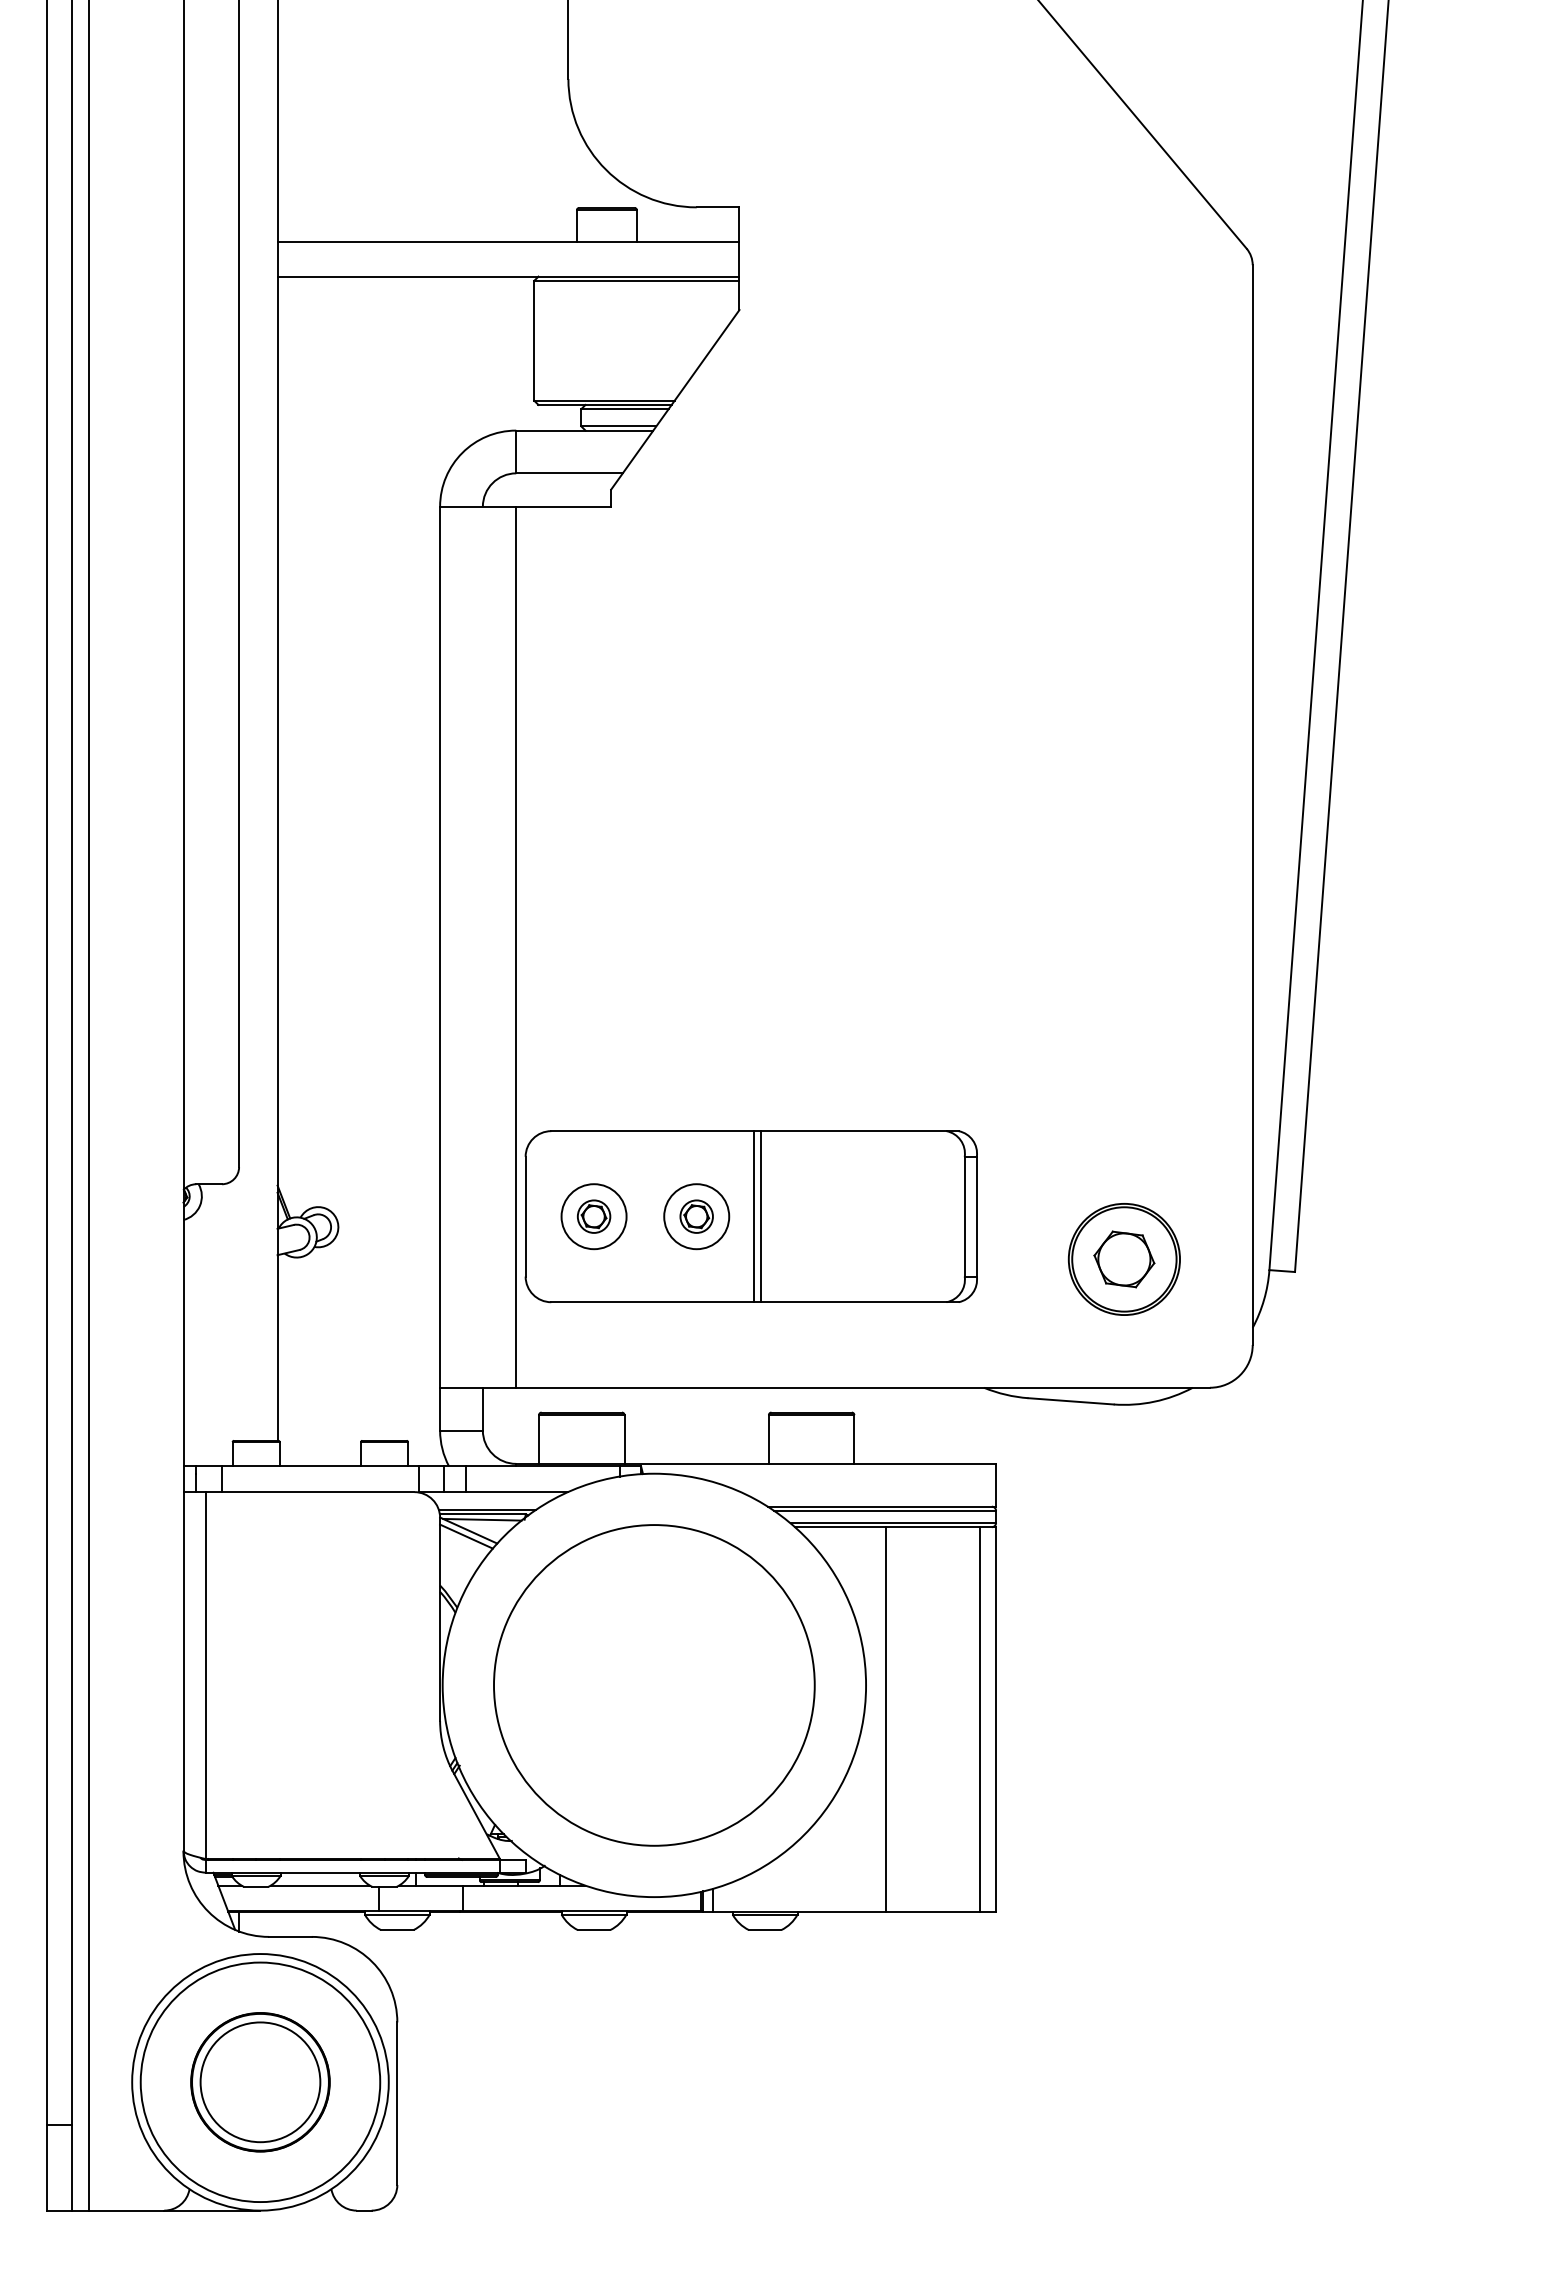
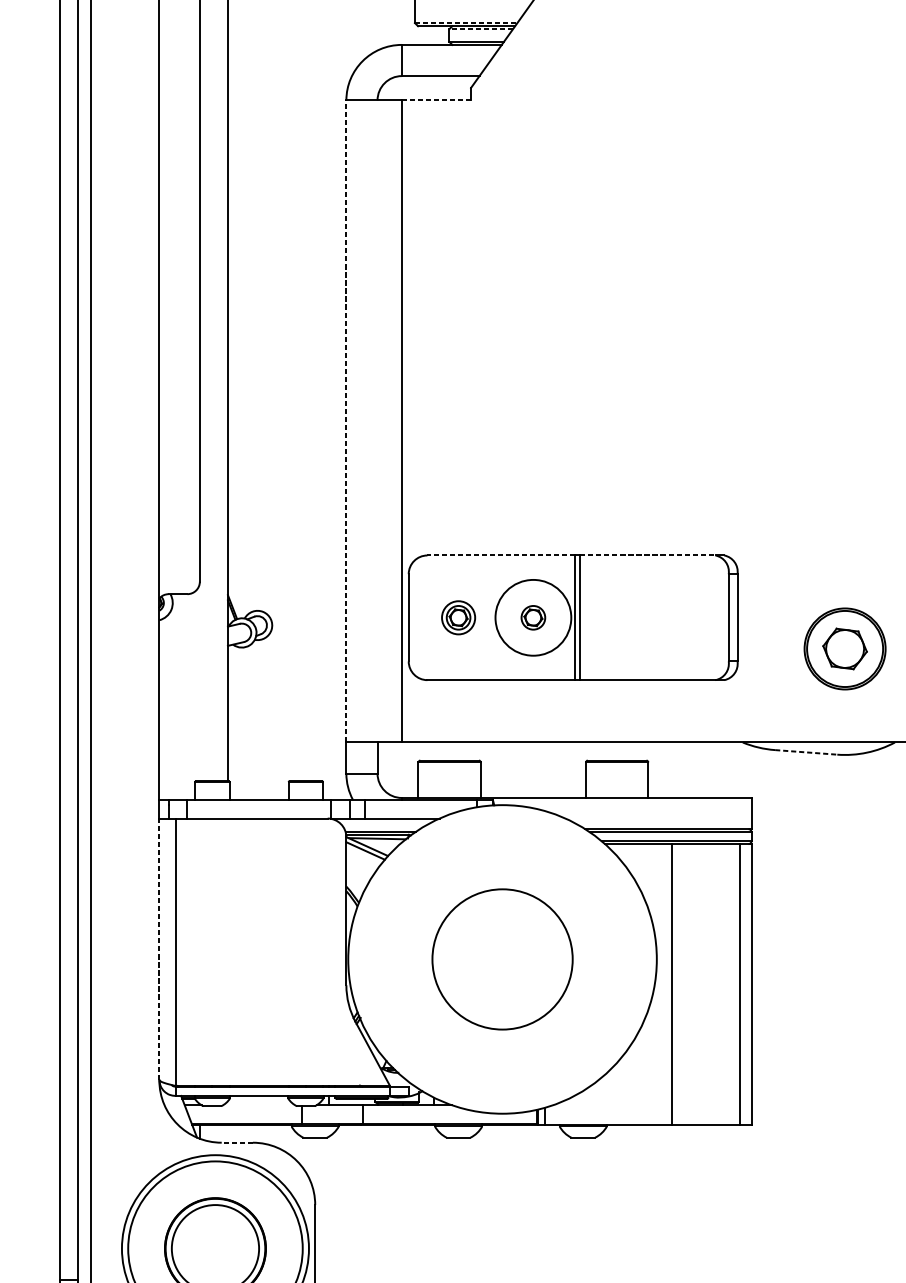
line: (604, 400) -> (466, 22), solid -> dashed
line: (624, 409) -> (480, 29), solid -> dashed
line: (563, 506) -> (436, 100), solid -> dashed
line: (440, 947) -> (346, 421), solid -> dashed
line: (652, 1131) -> (501, 555), solid -> dashed
line: (853, 1131) -> (647, 555), solid -> dashed
circle: (593, 1216) -> (458, 617), size x0.7
circle: (696, 1216) -> (533, 617), size x1.6
line: (1071, 1401) -> (806, 752), solid -> dashed
line: (183, 1670) -> (159, 948), solid -> dashed
circle: (654, 1685) -> (502, 959), size x0.6
line: (319, 1885) -> (258, 1105), removed
line: (289, 1936) -> (236, 1142), solid -> dashed

